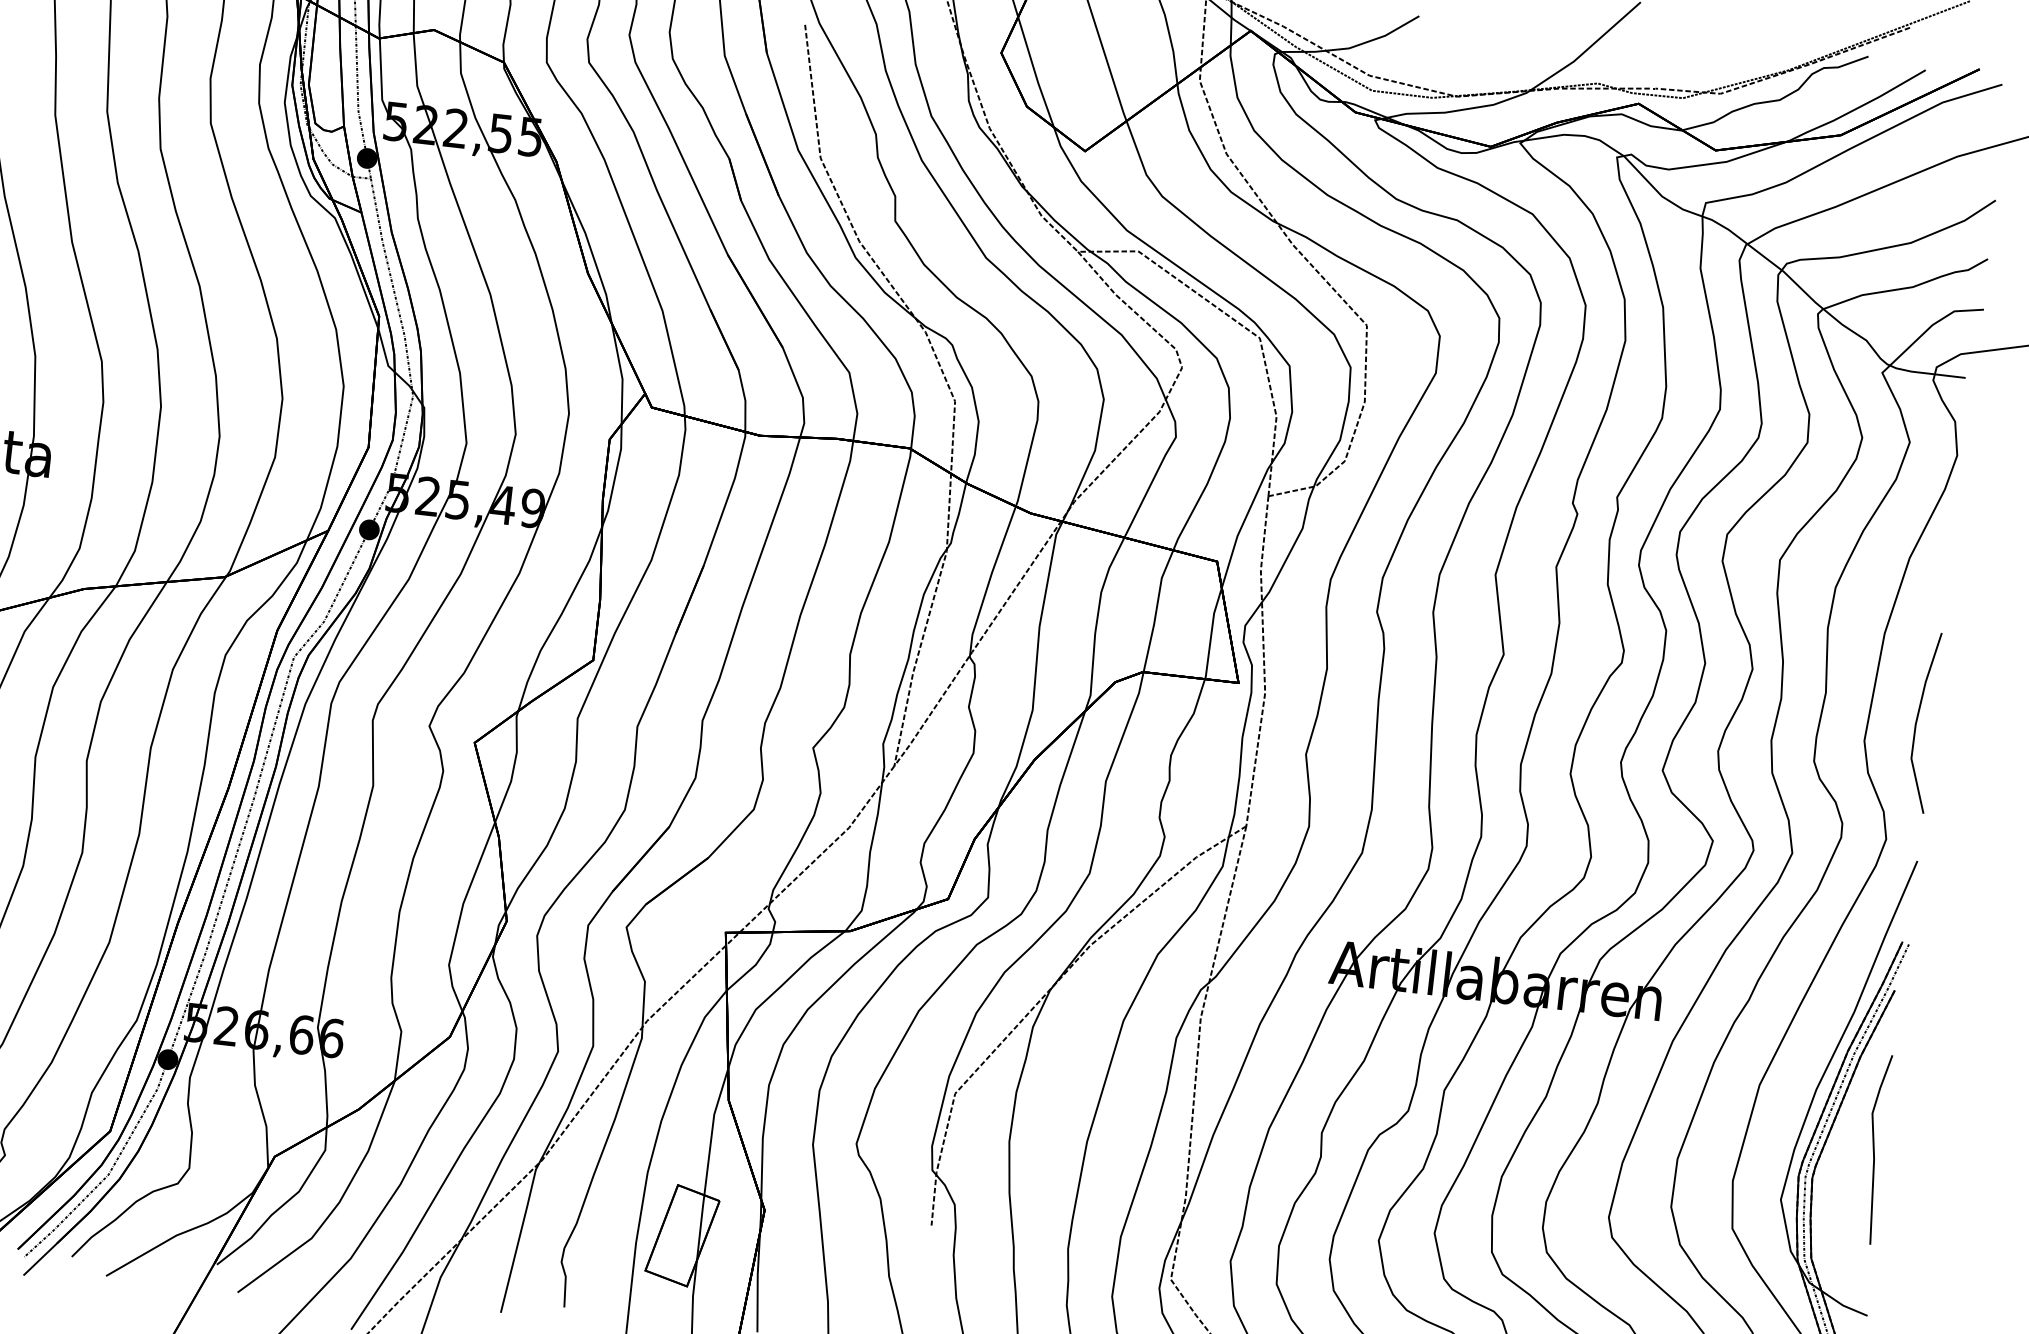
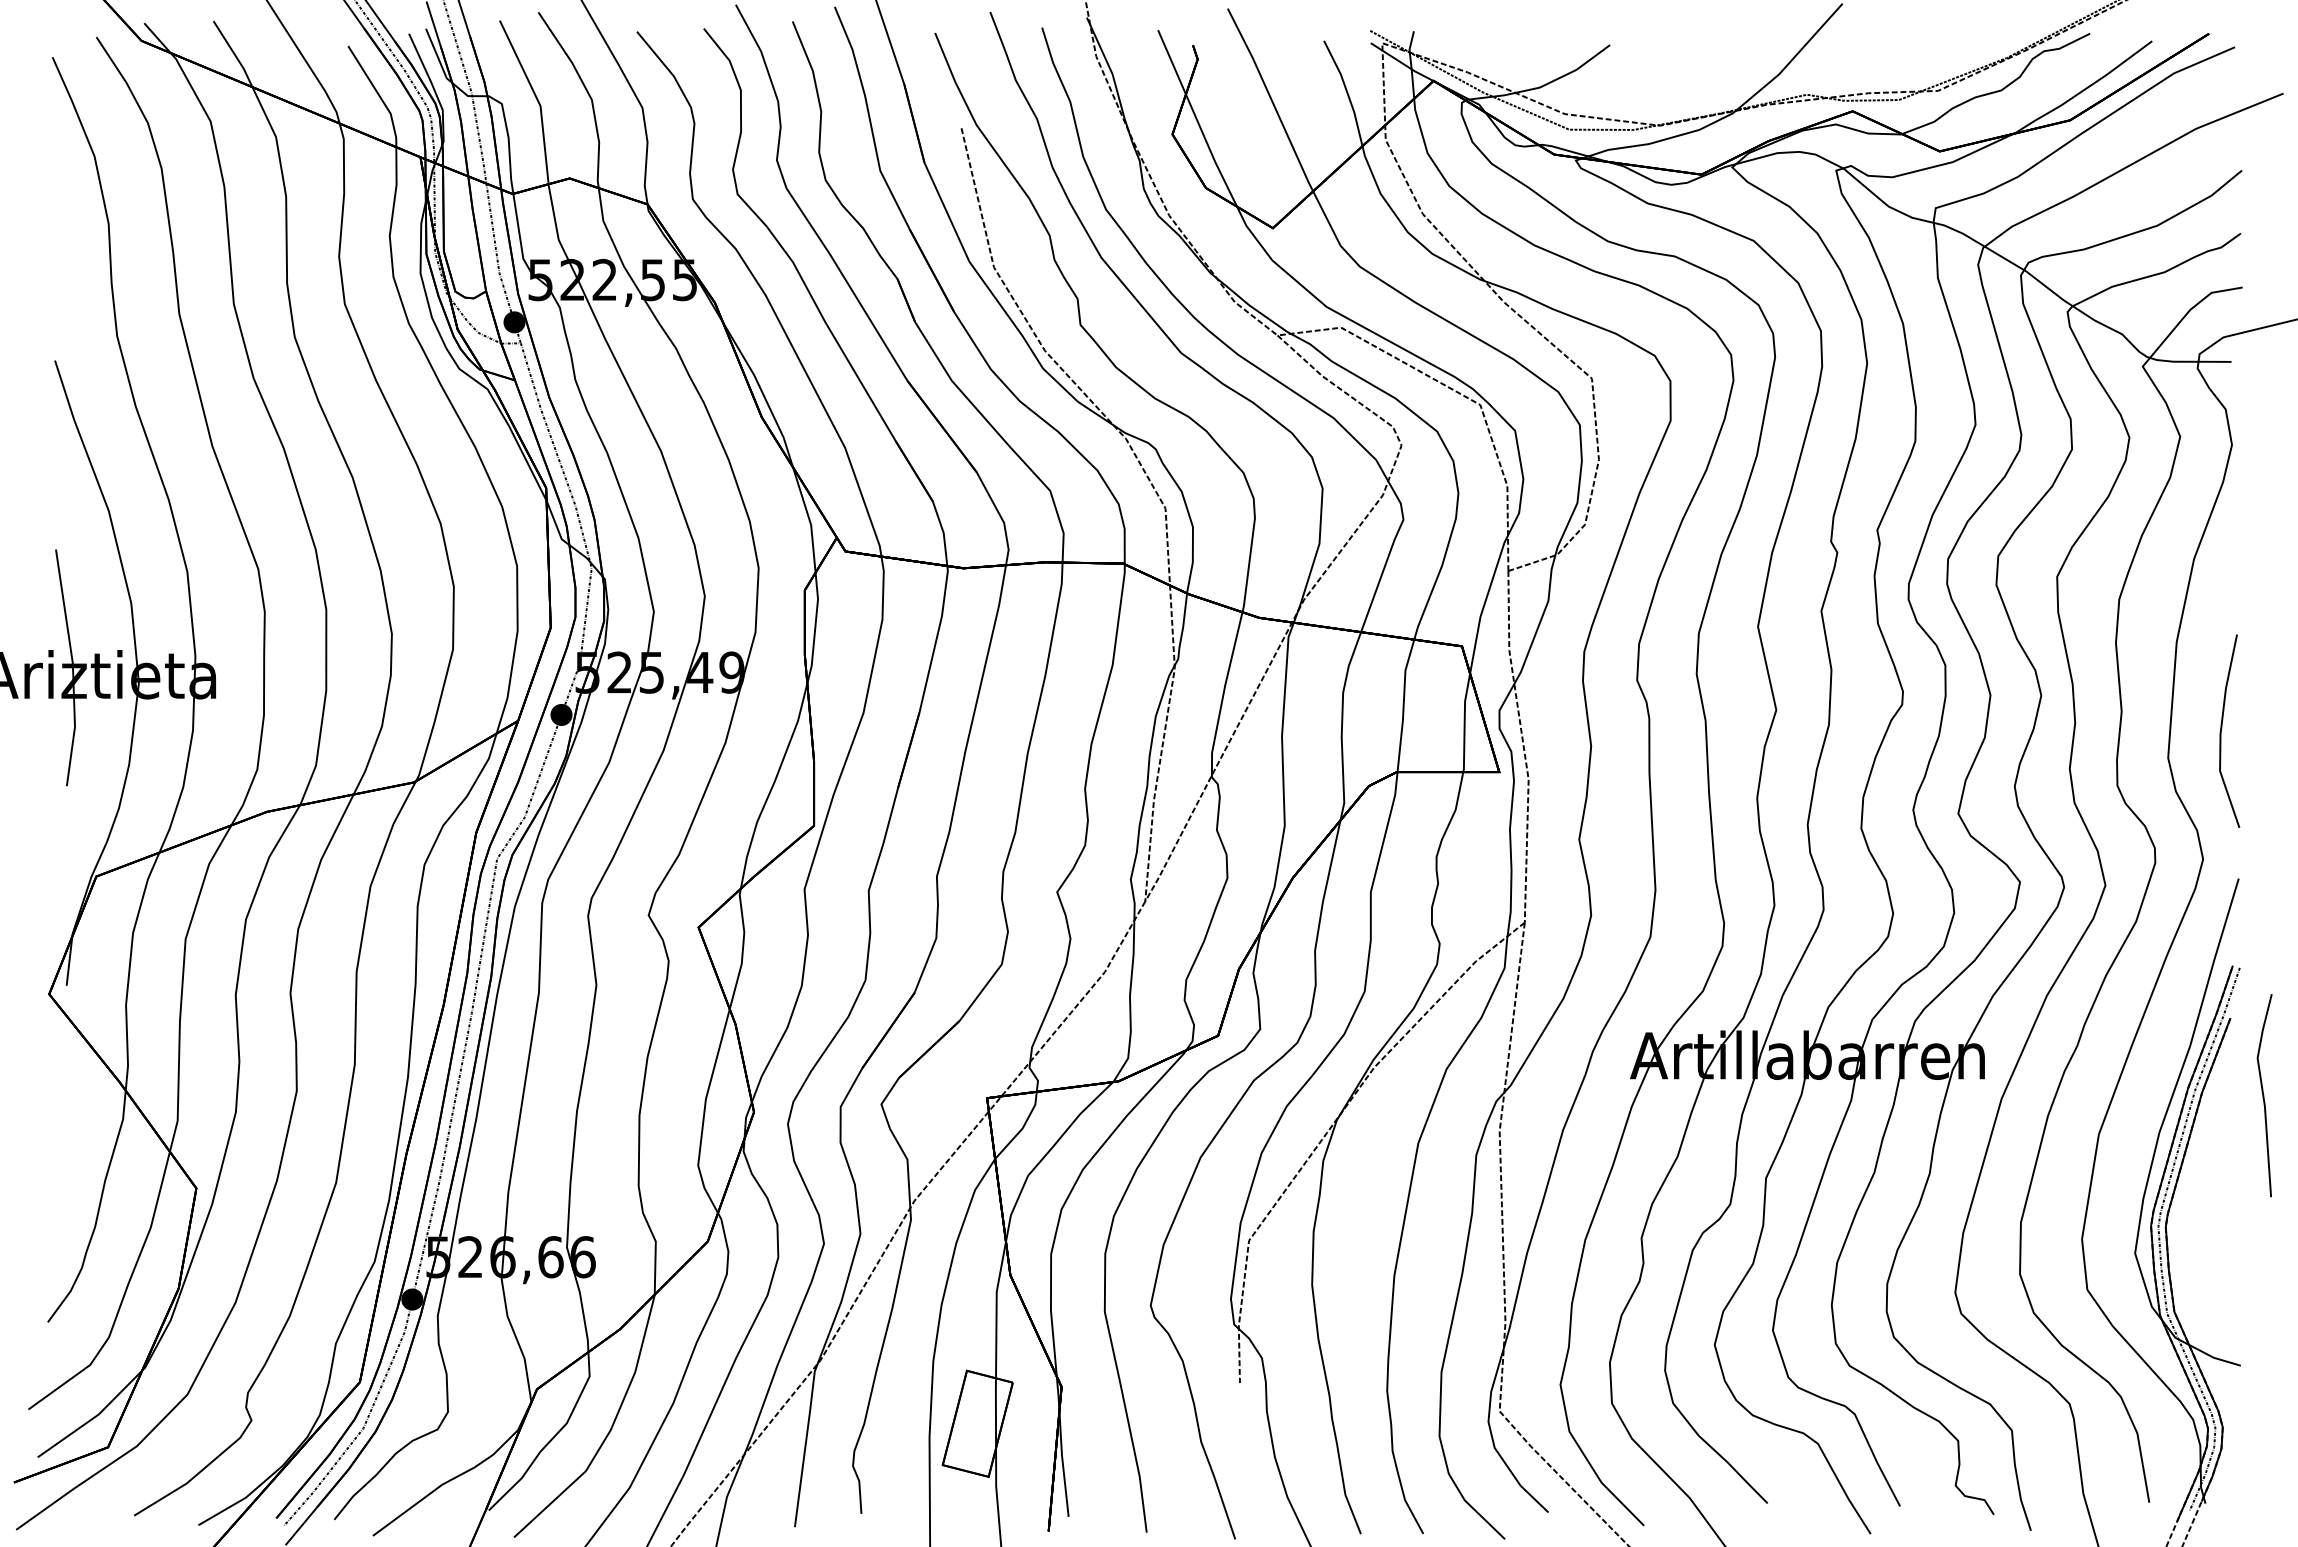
part: (1874, 1149) -> (2264, 1095), moved

